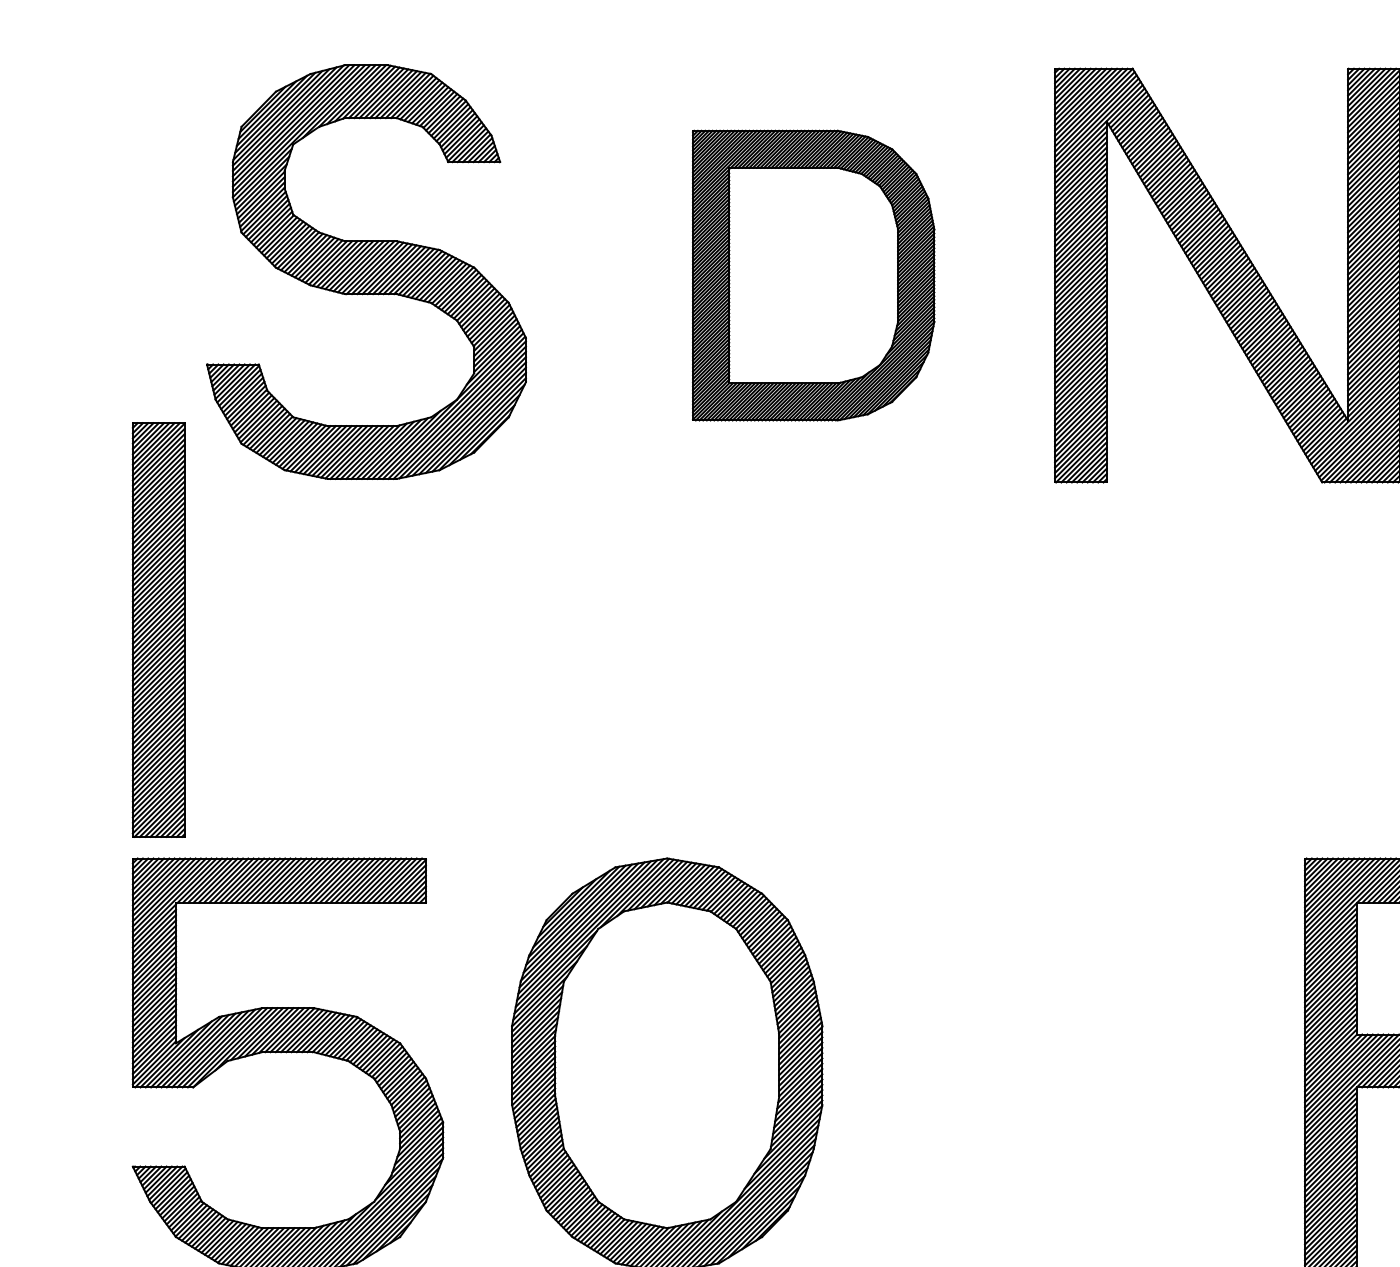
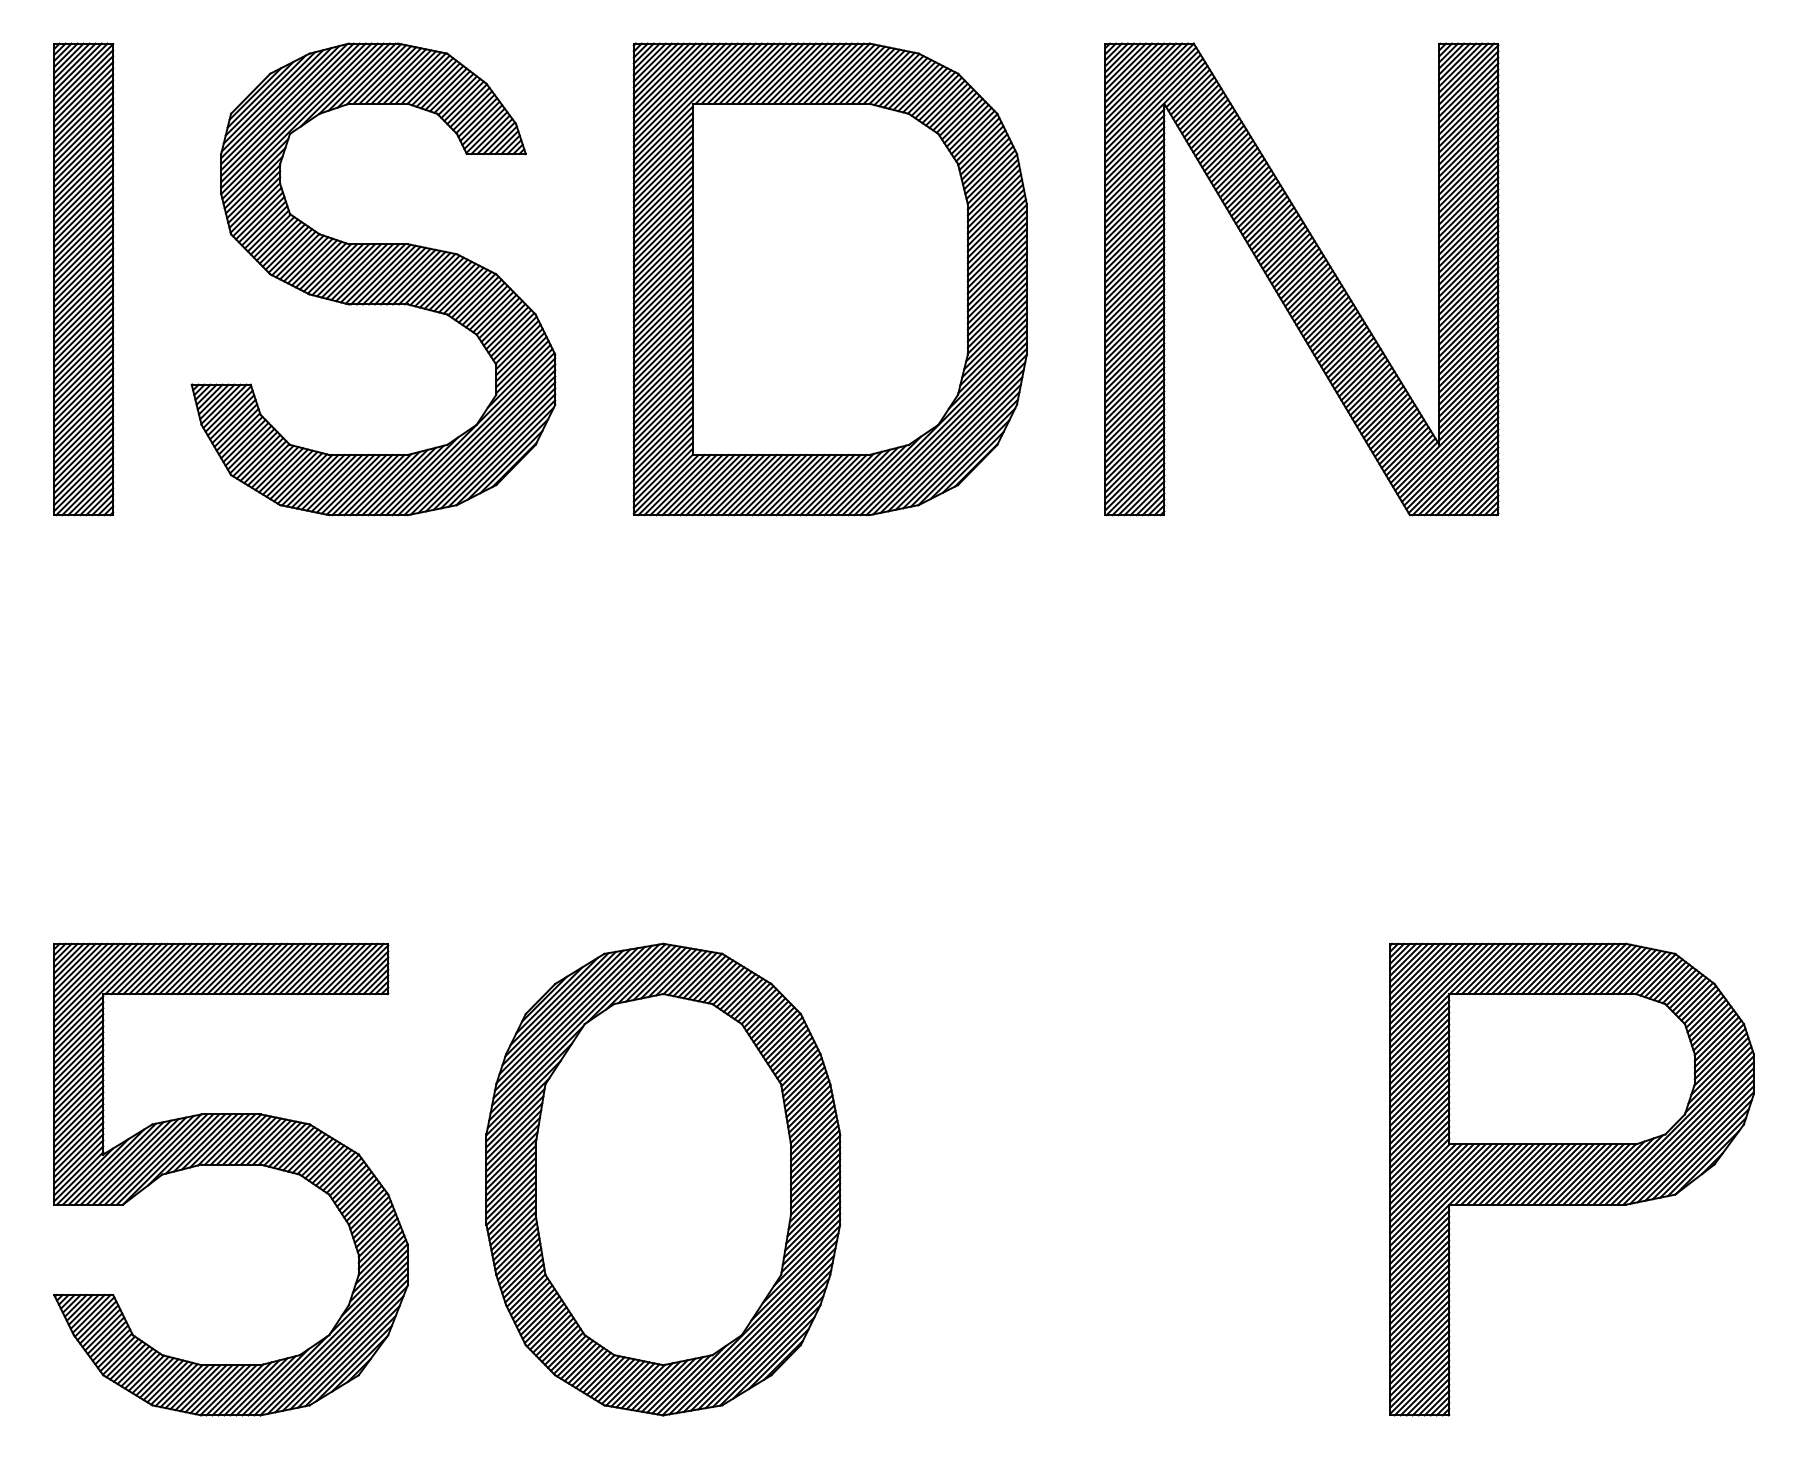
part: (366, 272) -> (373, 279), moved
part: (813, 275) -> (829, 279), size x1.43
part: (158, 630) -> (83, 279), moved

